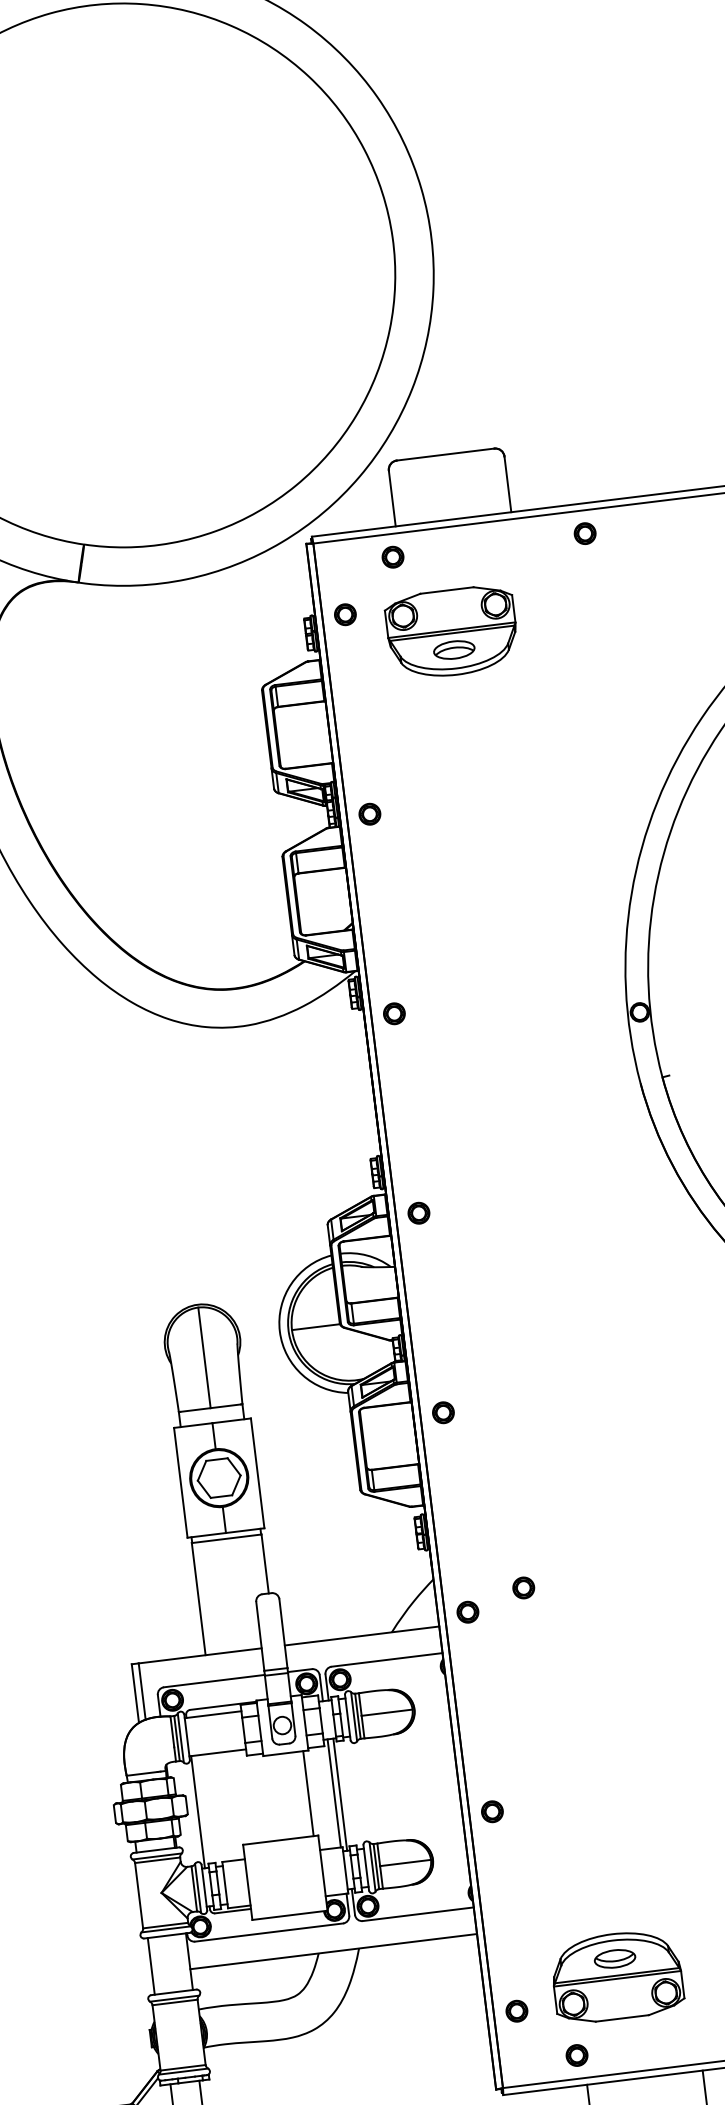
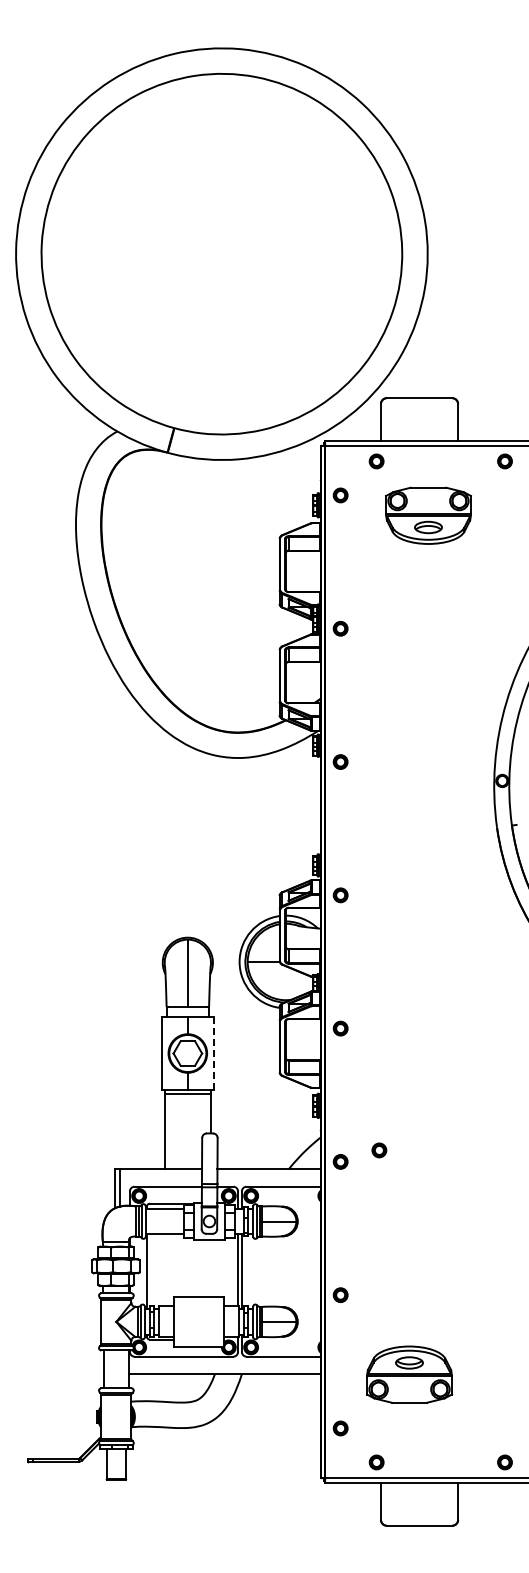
part: (452, 632) -> (428, 515), moved
line: (257, 1473) -> (213, 1053), solid -> dashed
line: (309, 1793) -> (221, 1268), removed
part: (617, 1976) -> (409, 1374), moved

